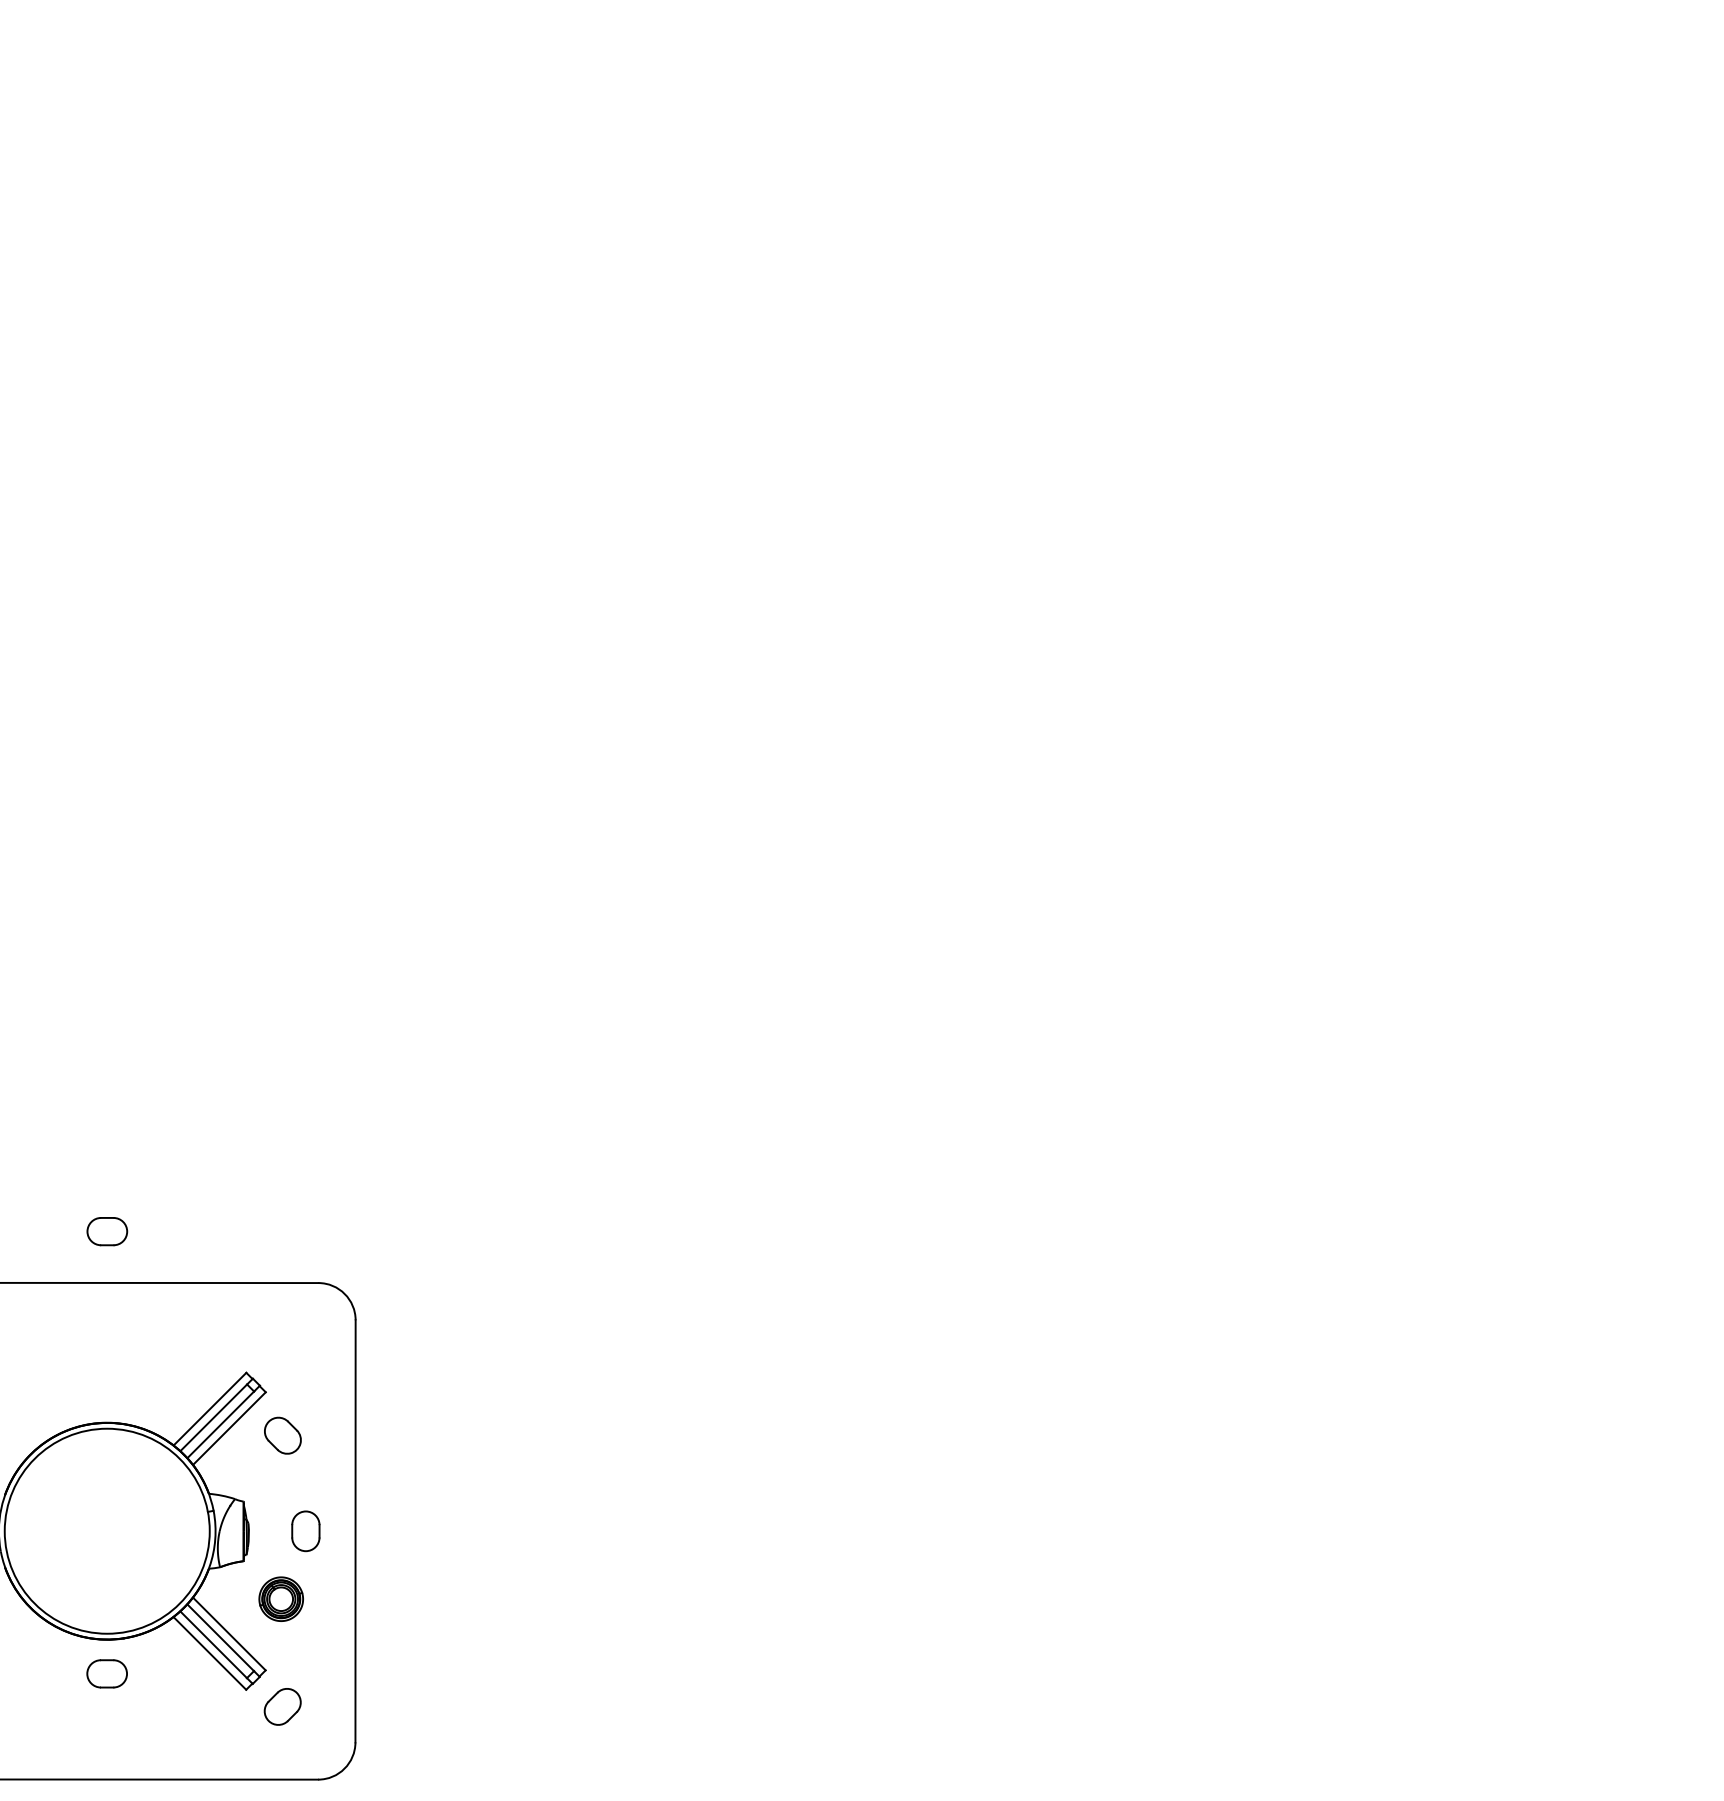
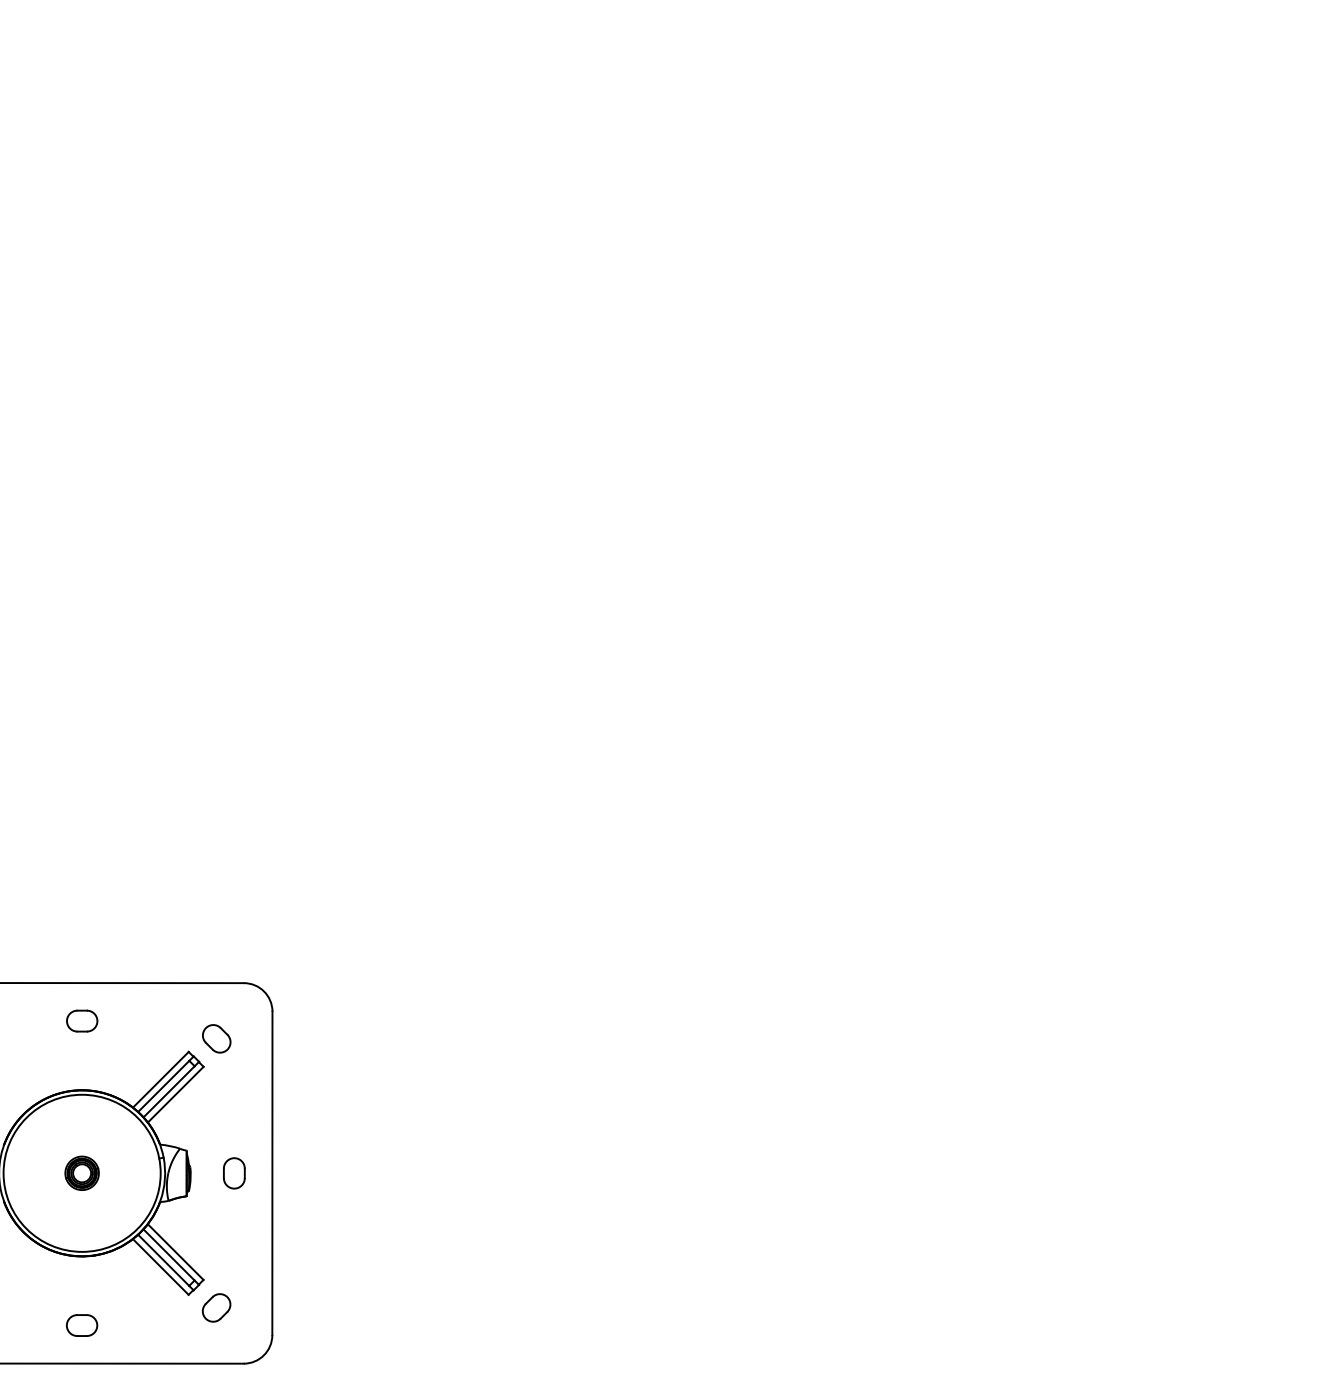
part: (107, 1231) -> (82, 1021), moved
part: (282, 1435) -> (216, 1038), moved
part: (280, 1598) -> (81, 1172), moved
part: (106, 1673) -> (81, 1325), moved

